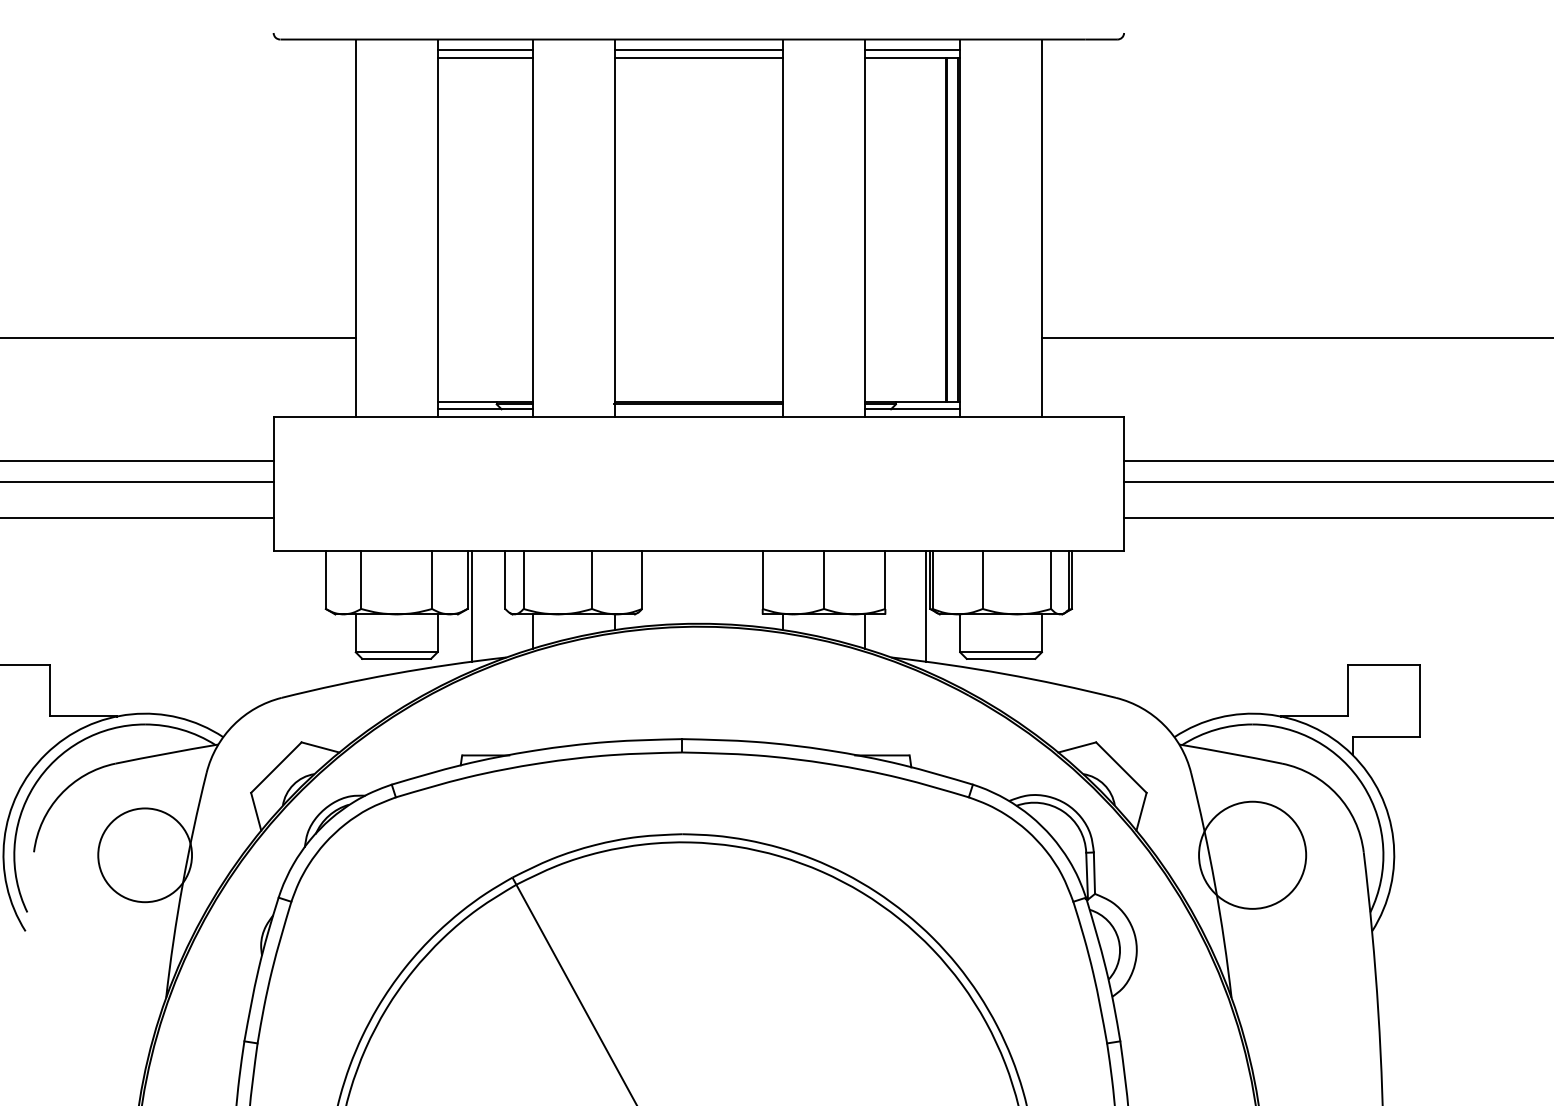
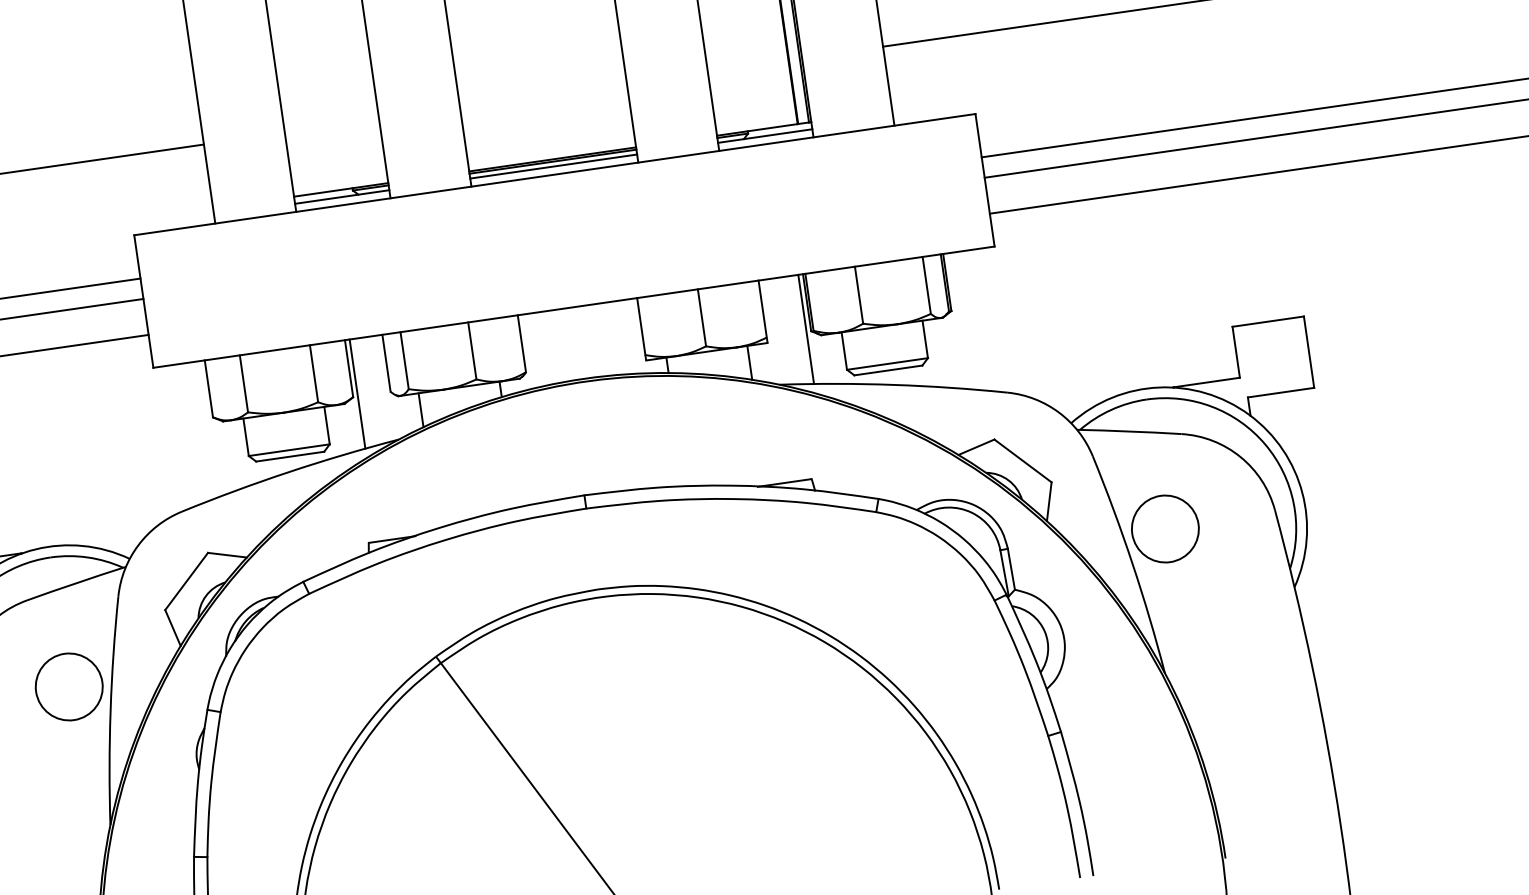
line: (698, 409) -> (553, 166), added
circle: (144, 854) -> (68, 686), size x0.71
circle: (1252, 854) -> (1165, 528), size x0.62

